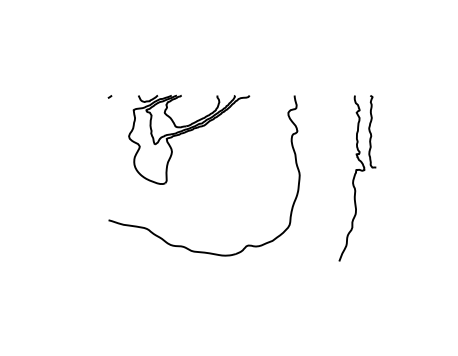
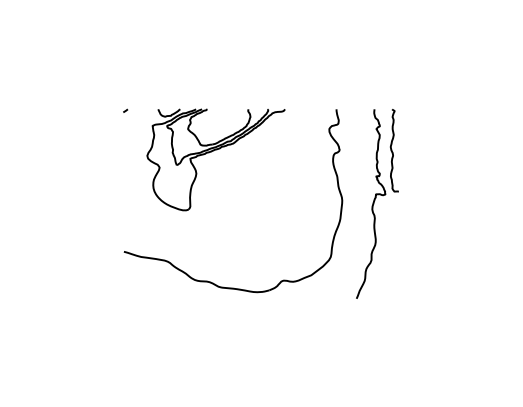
part: (357, 178) -> (377, 204), moved

